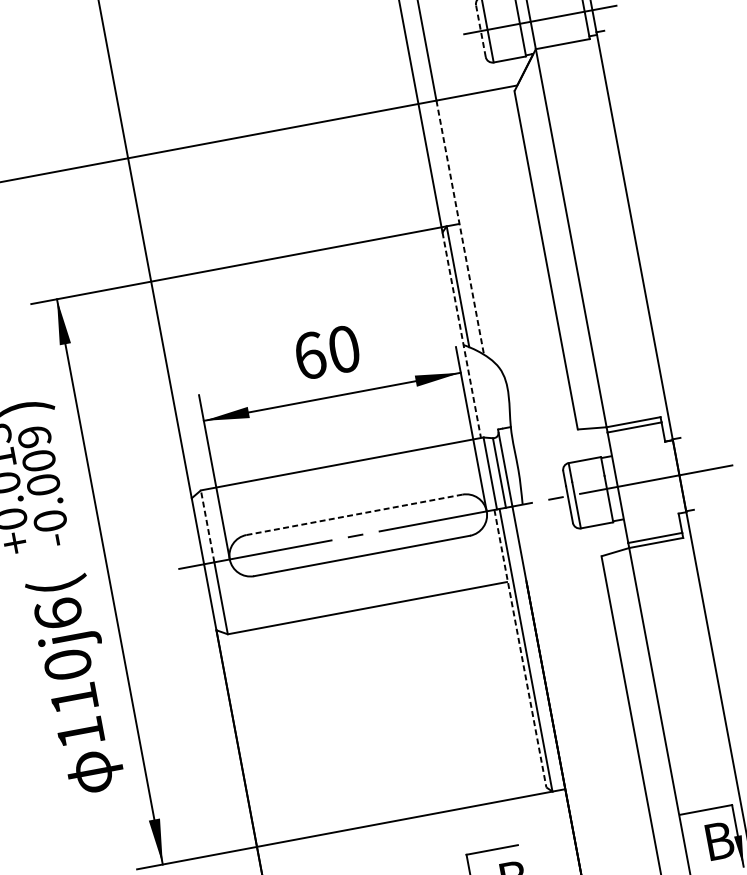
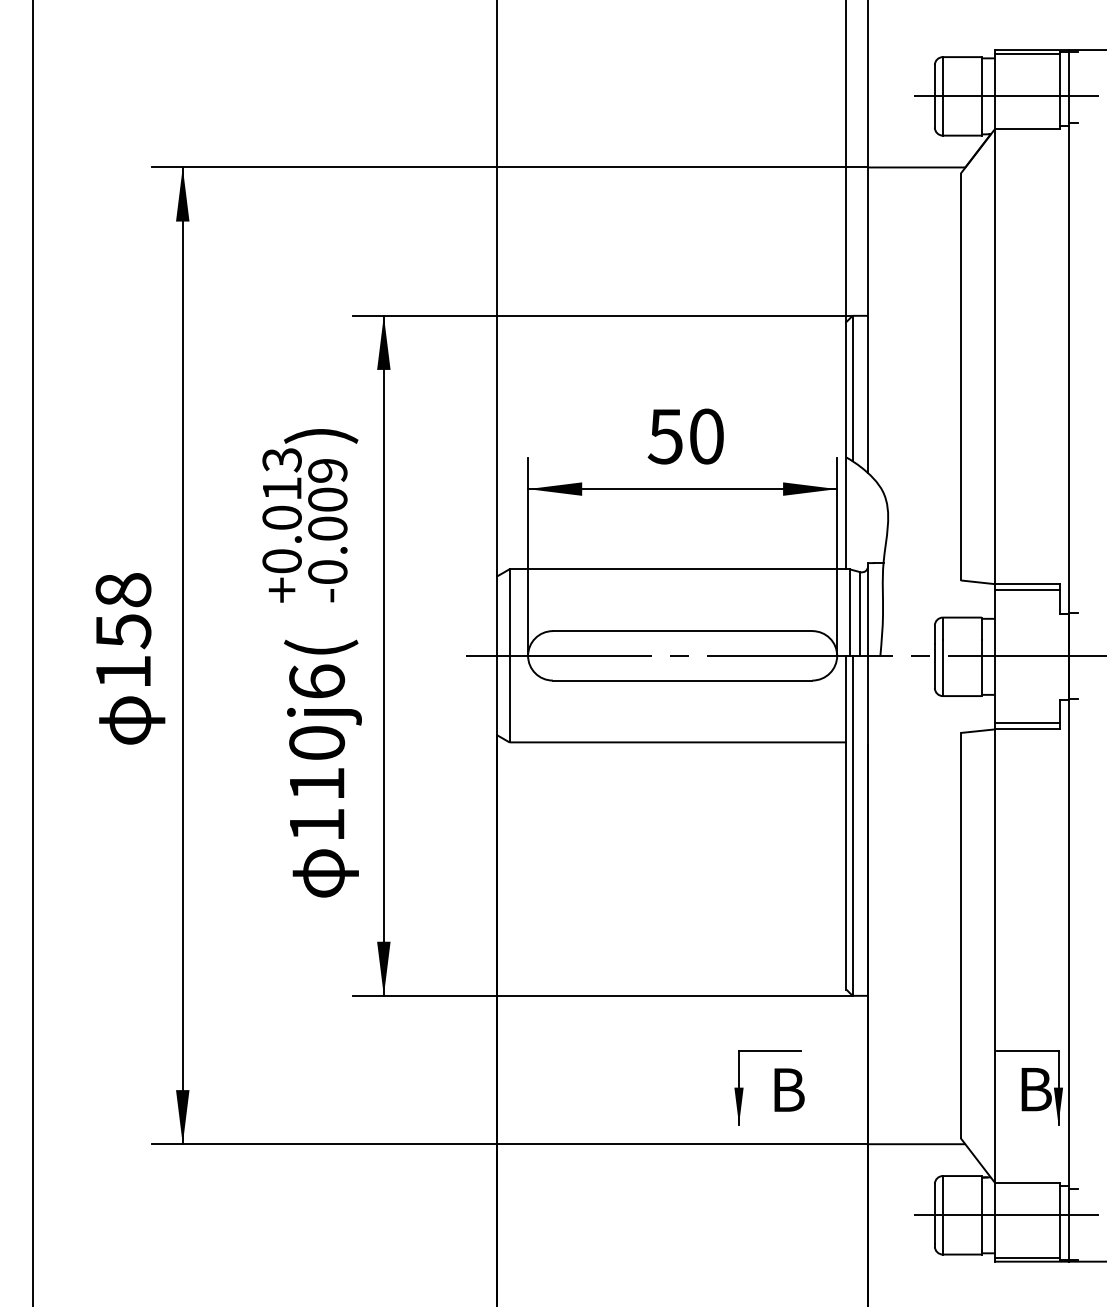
line: (480, 30) -> (934, 95), dashed -> solid
line: (460, 227) -> (868, 320), dashed -> solid
line: (461, 335) -> (846, 445), dashed -> solid
text: (309, 355) -> (665, 436), 60 -> 50
line: (354, 515) -> (682, 631), dashed -> solid
line: (207, 526) -> (509, 612), dashed -> solid
line: (520, 648) -> (846, 822), dashed -> solid

